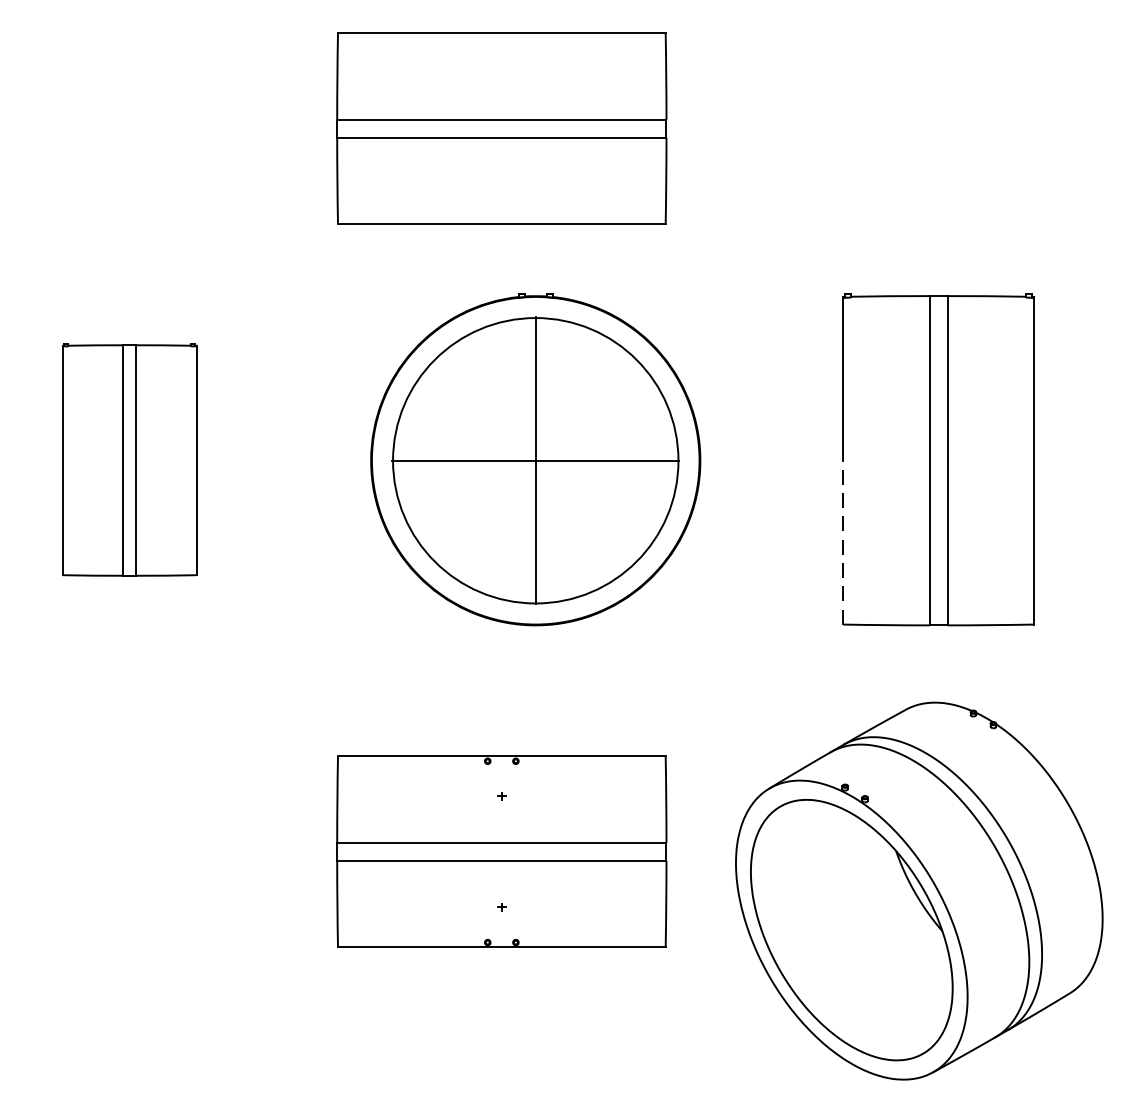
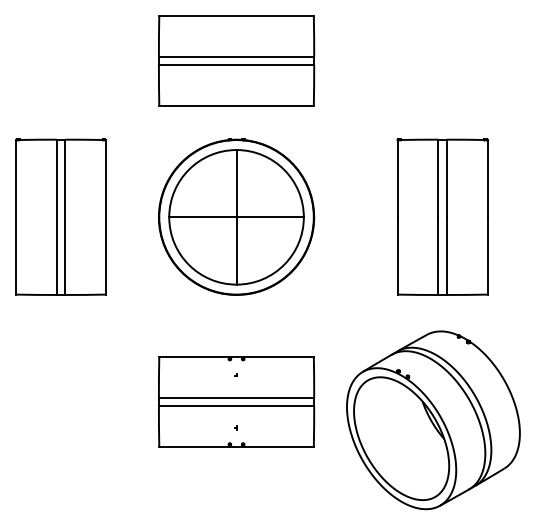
part: (128, 458) -> (60, 216), size x1.43
part: (535, 458) -> (236, 216), moved
line: (843, 541) -> (397, 255), dashed -> solid

